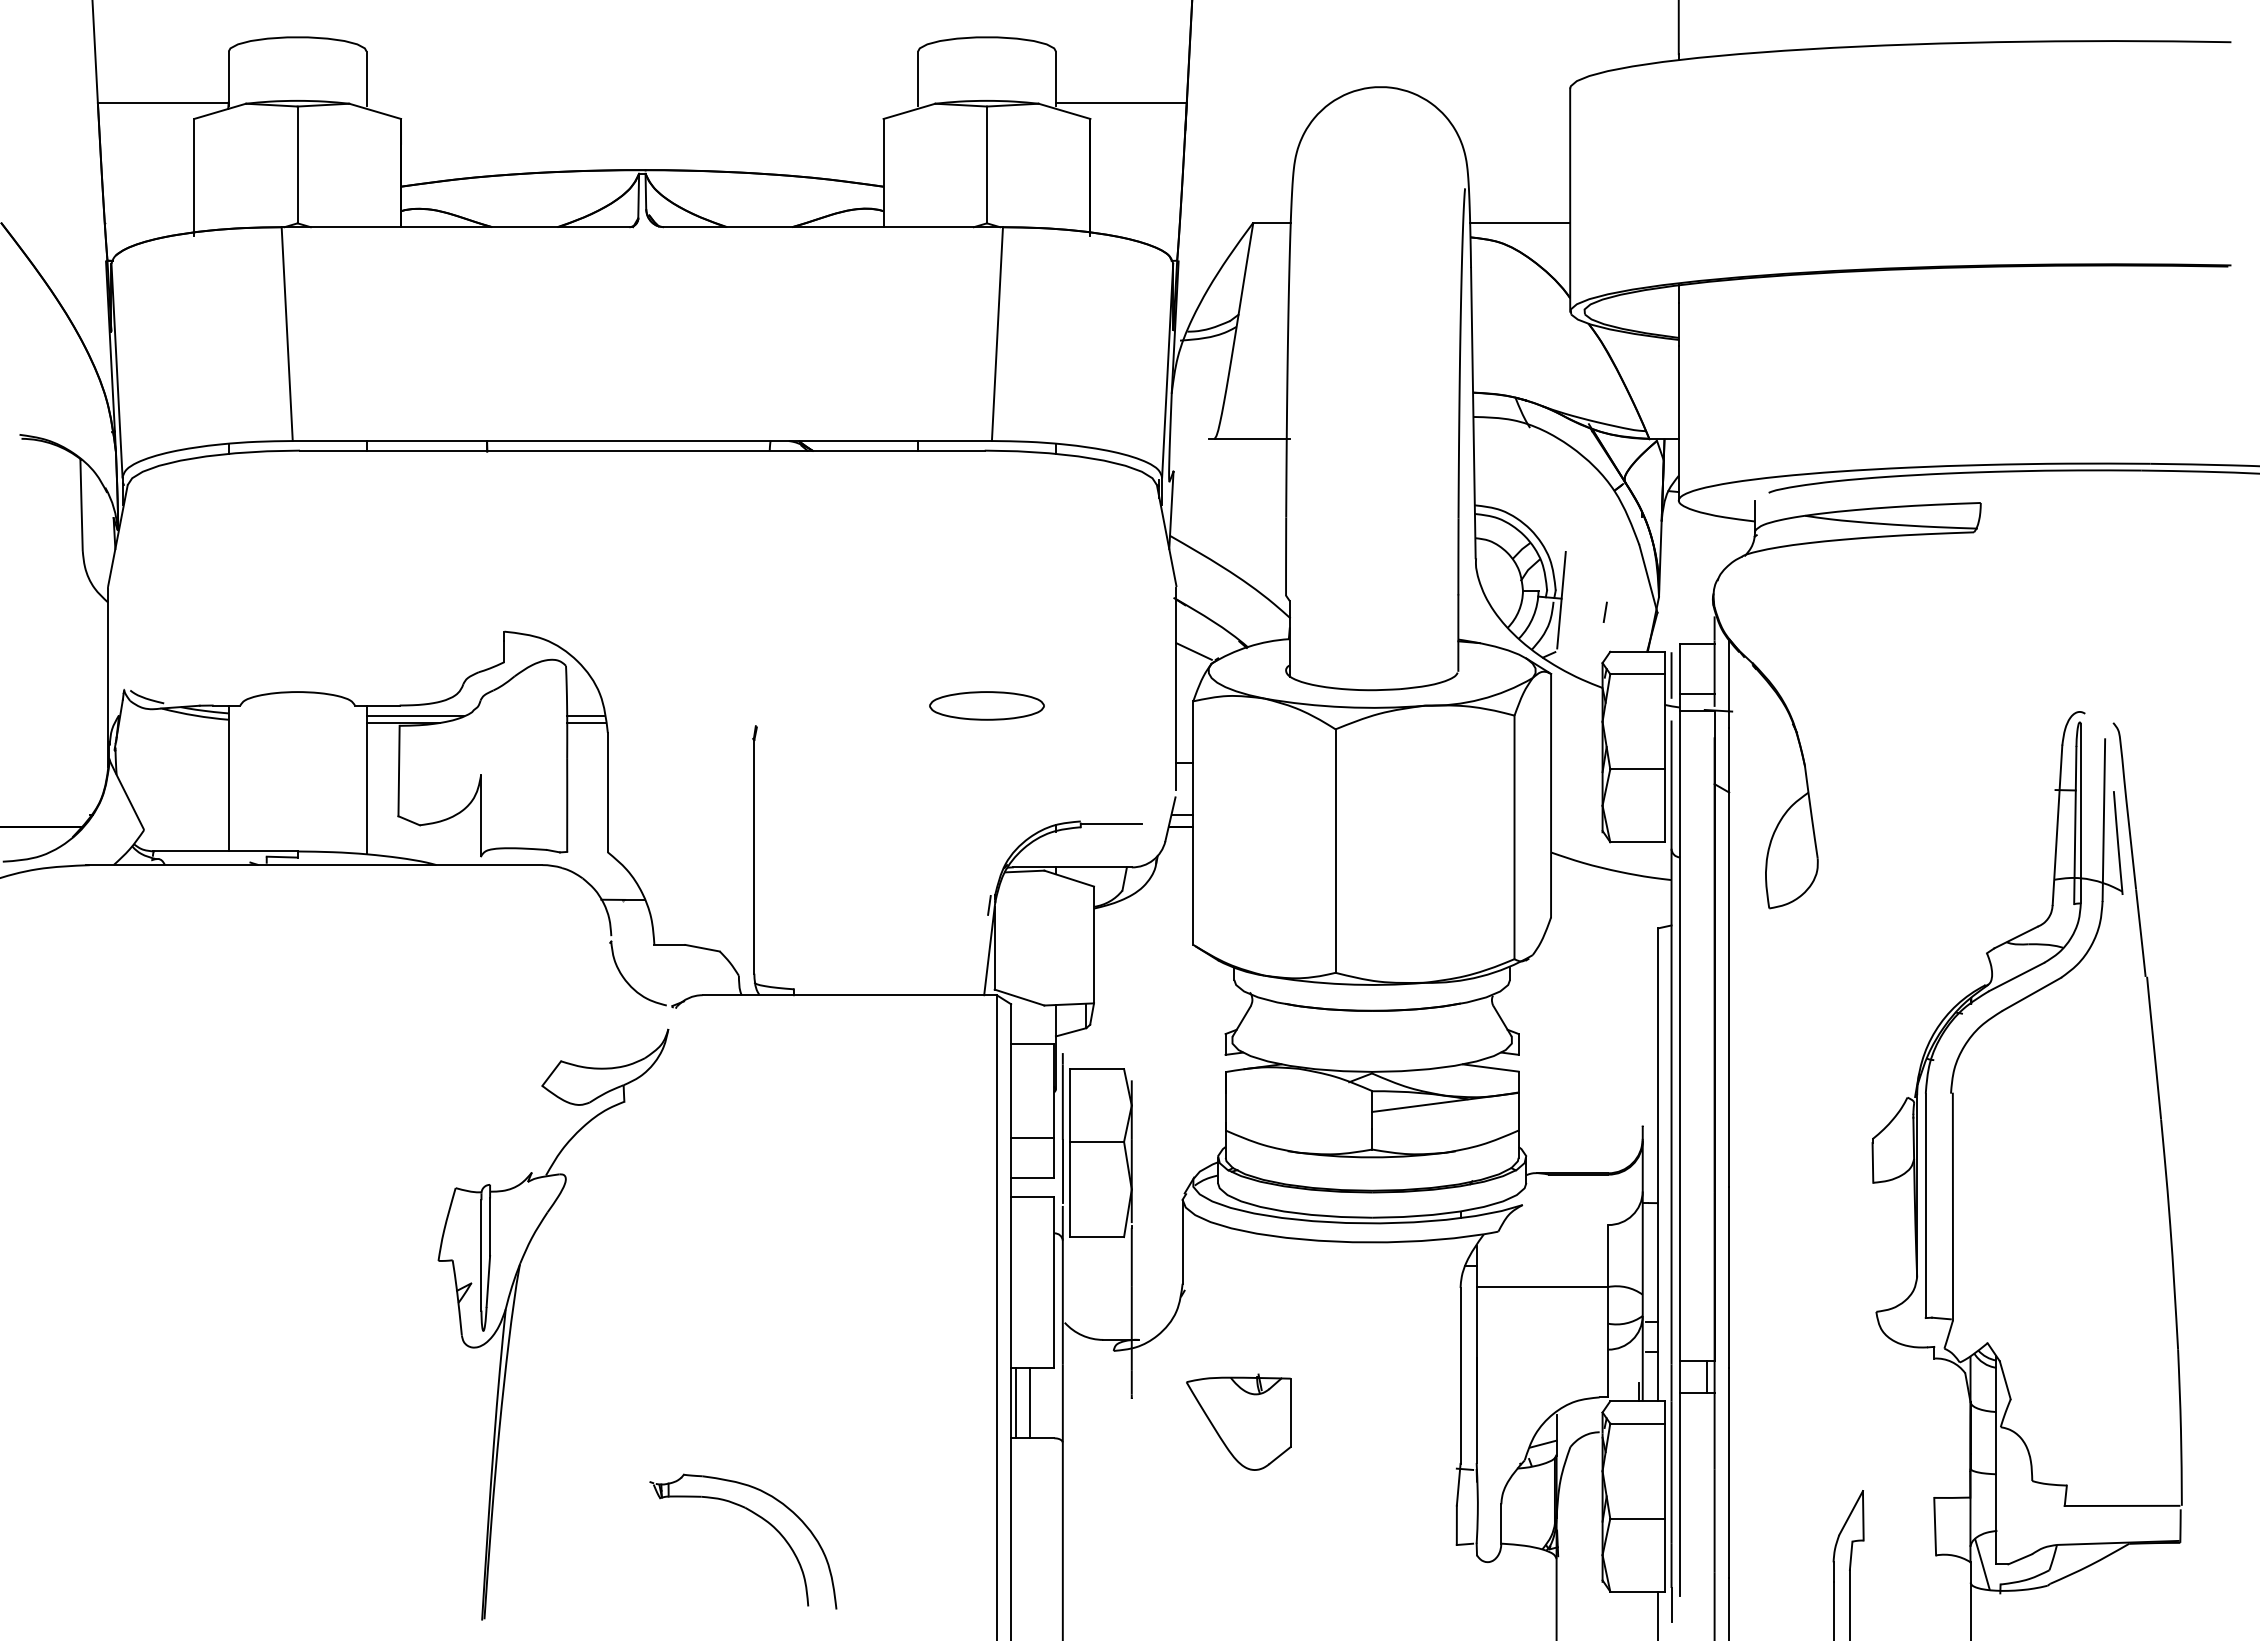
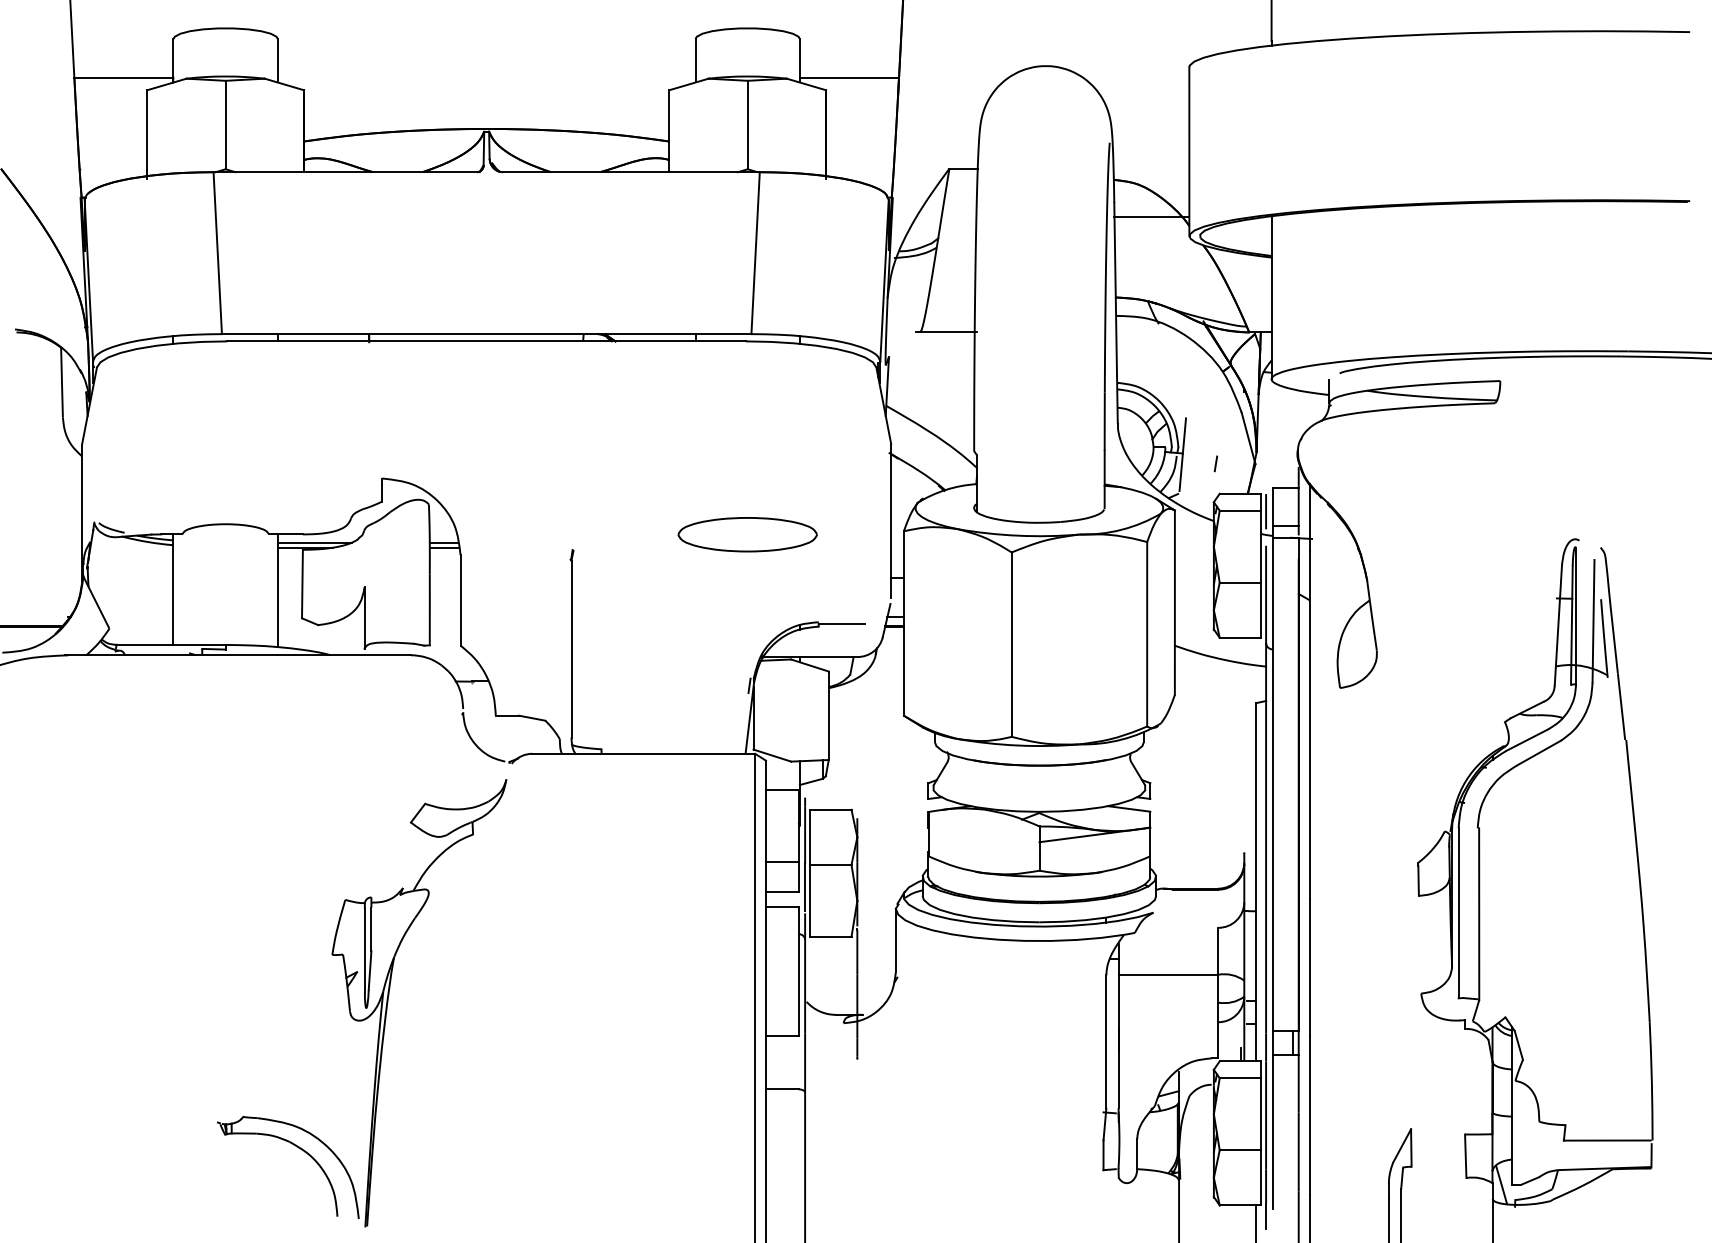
line: (1520, 222) -> (1151, 217), moved
line: (1193, 651) -> (904, 493), removed
part: (986, 705) -> (747, 534), size x1.6
line: (1016, 1403) -> (770, 1063), removed
line: (1030, 1403) -> (780, 1063), removed
part: (1238, 1421) -> (938, 1076), removed
part: (760, 1518) -> (301, 1150), moved

